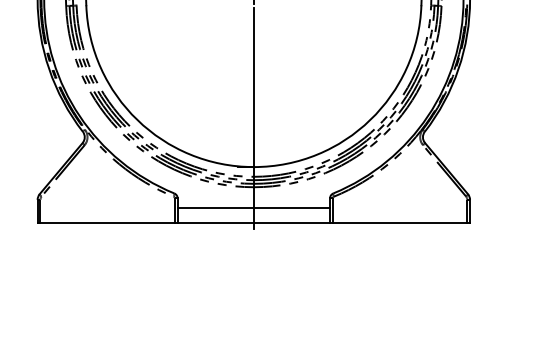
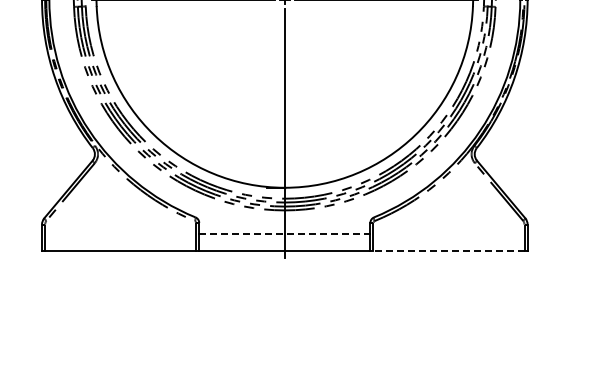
line: (253, 207) -> (284, 233), solid -> dashed
line: (400, 222) -> (449, 250), solid -> dashed

